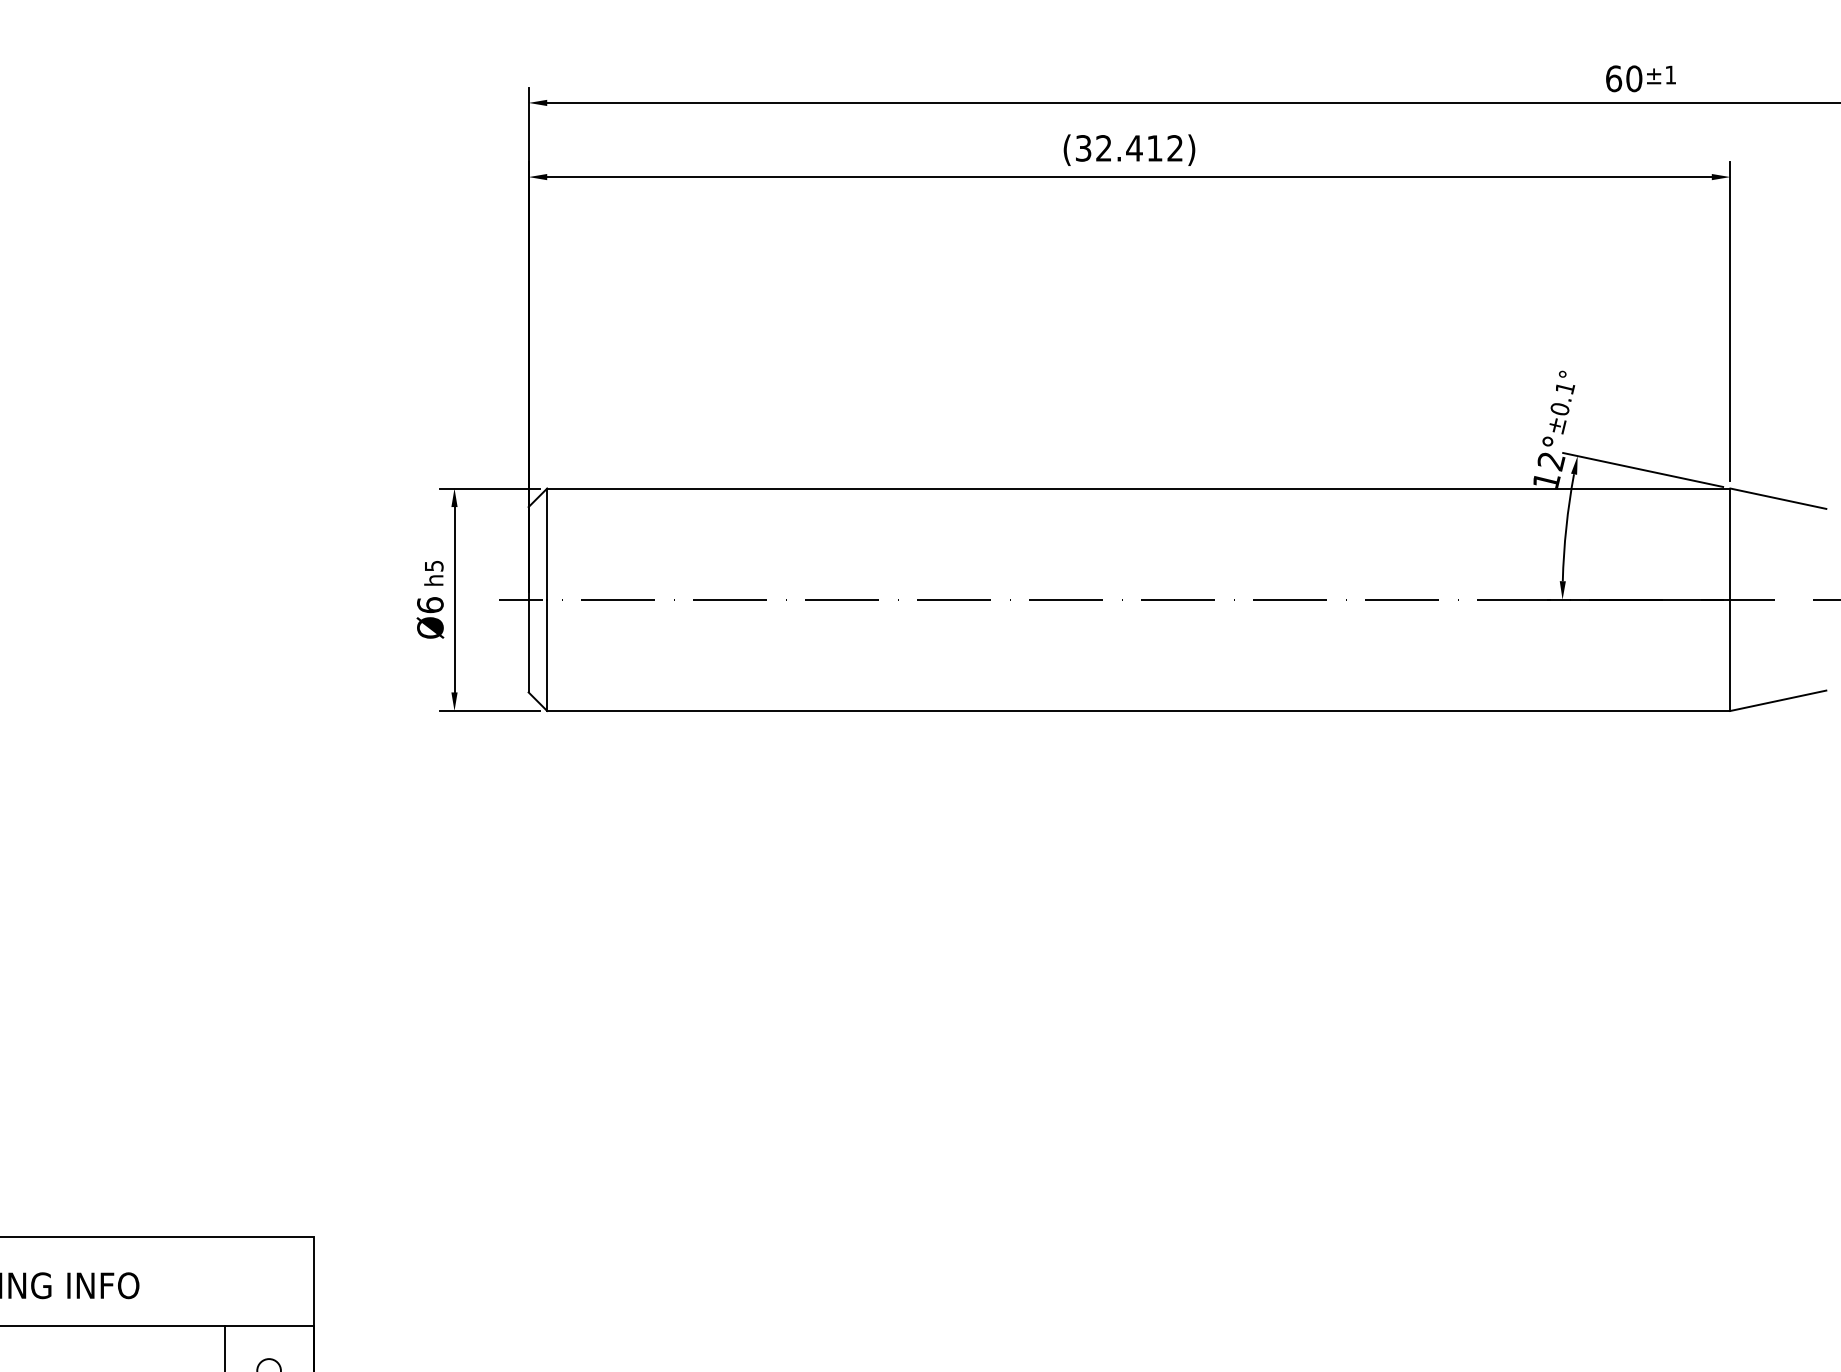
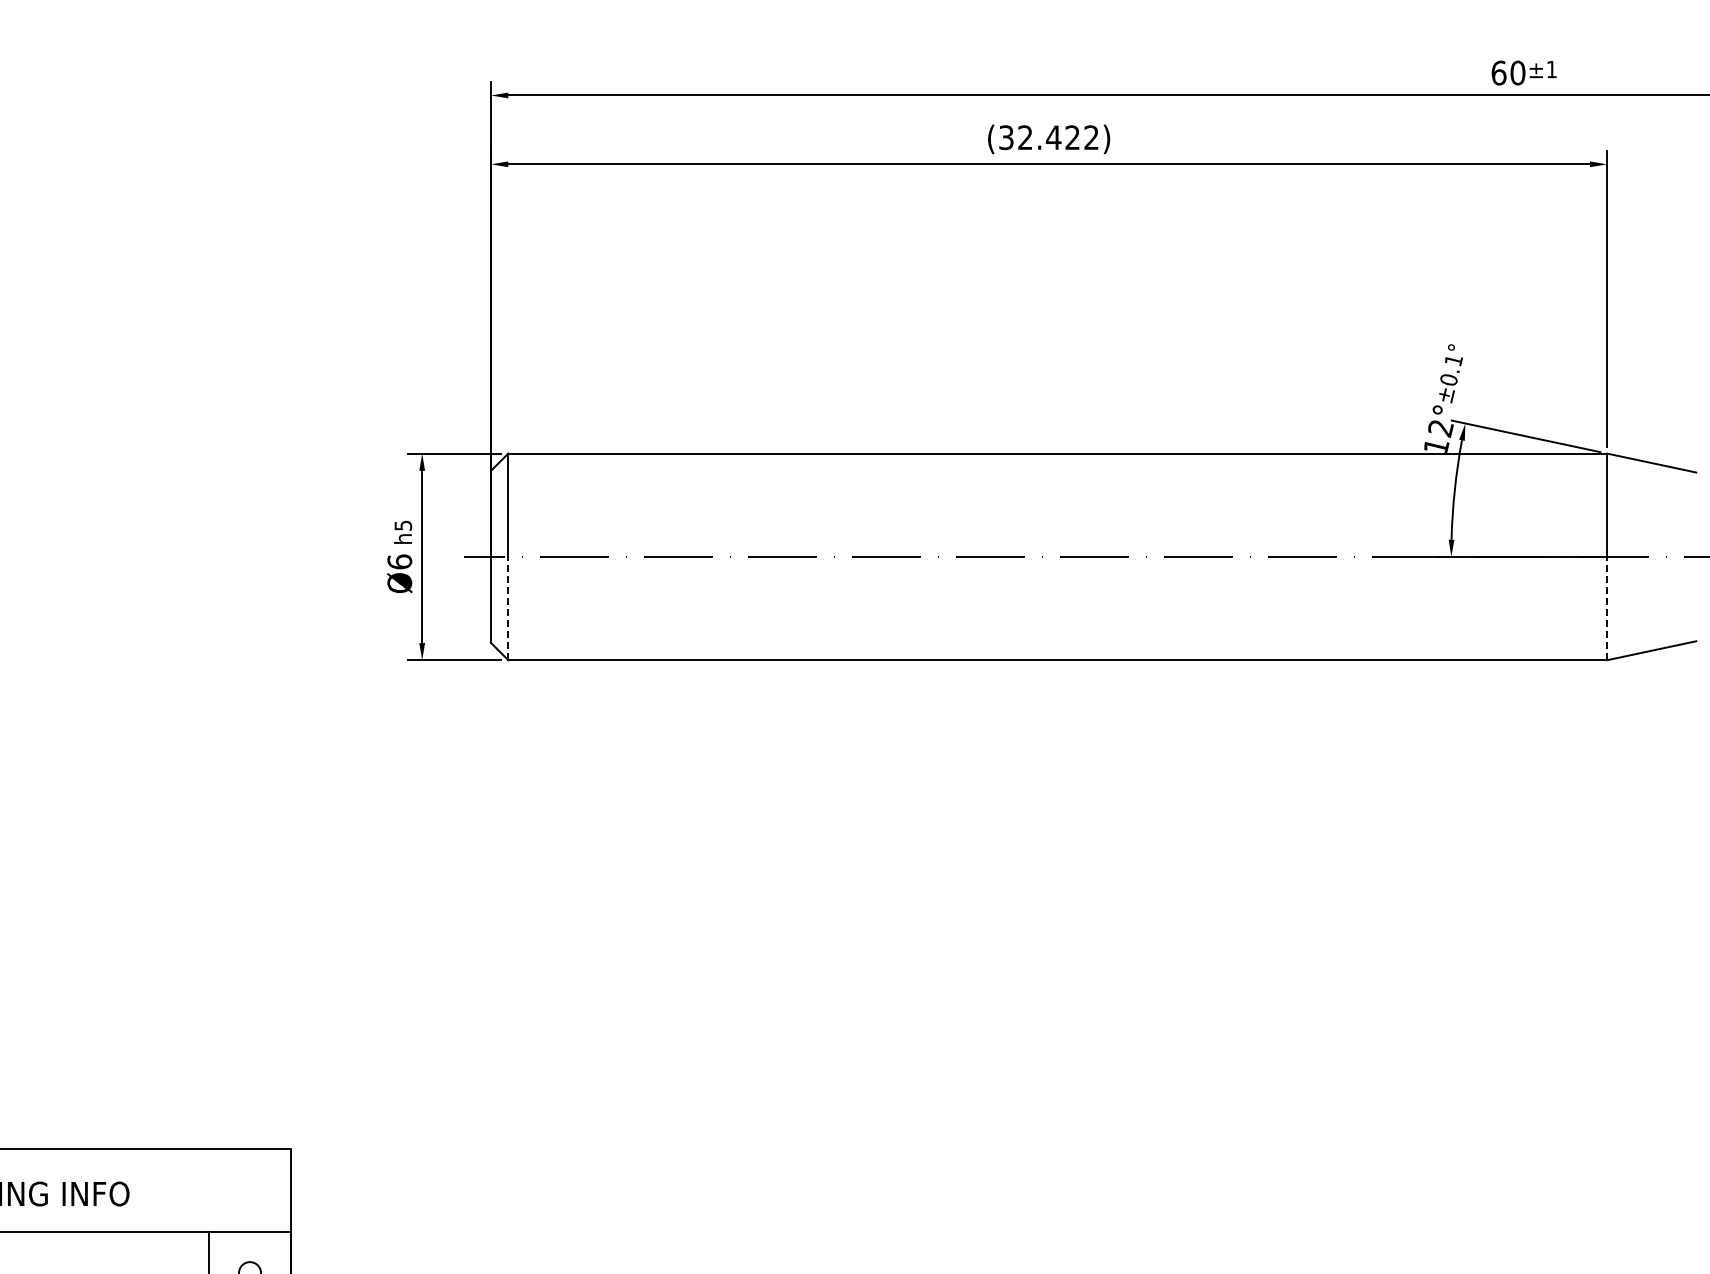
text: (1154, 148) -> (1072, 137), (32.412) -> (32.422)
line: (547, 655) -> (508, 608), solid -> dashed
line: (1730, 655) -> (1607, 608), solid -> dashed

